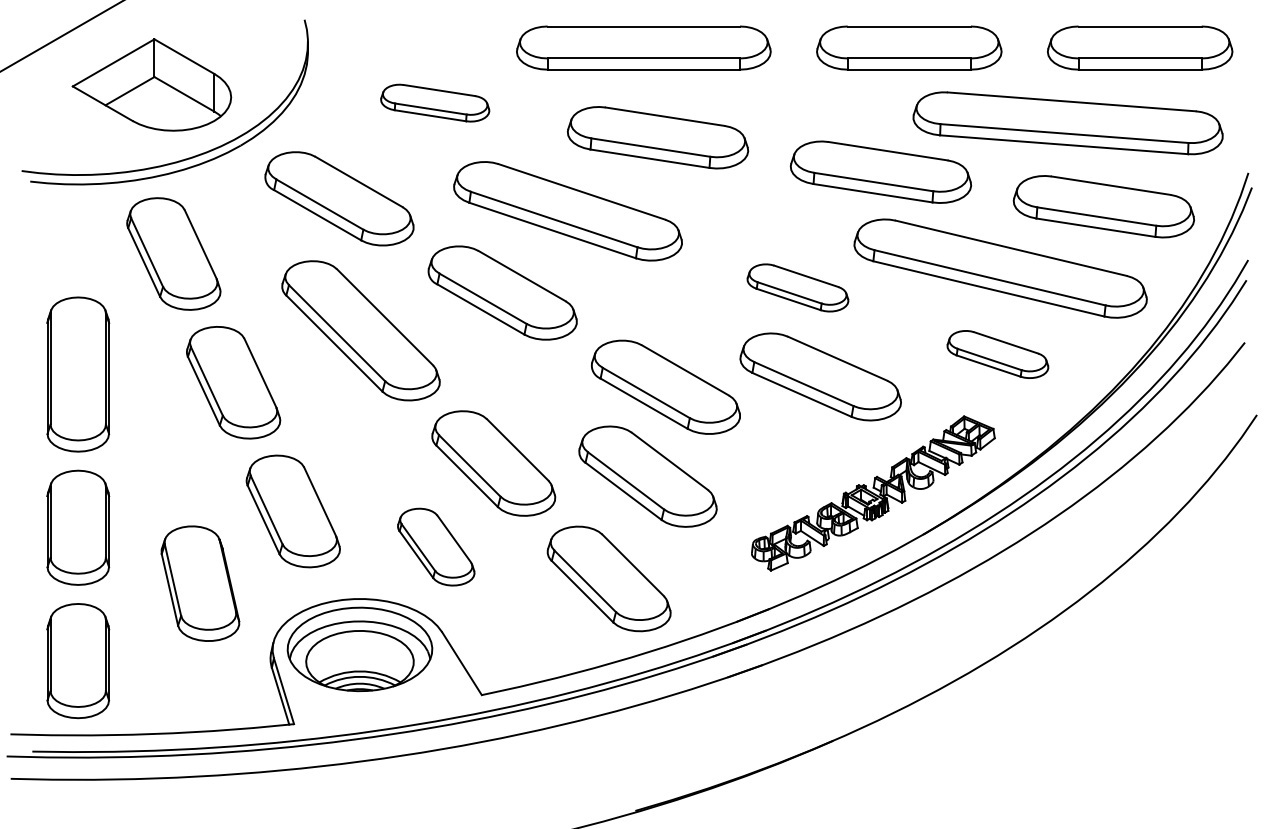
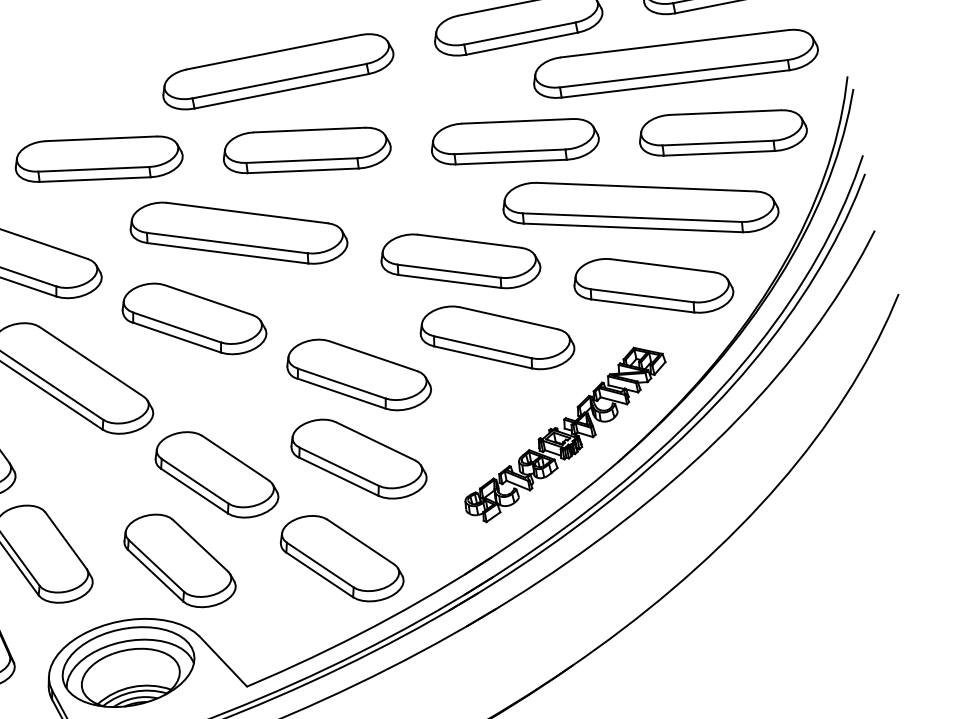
part: (435, 102) -> (98, 158), size x1.67
part: (797, 287) -> (459, 260), size x1.67
part: (997, 354) -> (652, 285), size x1.67
part: (435, 546) -> (178, 560), size x1.43

